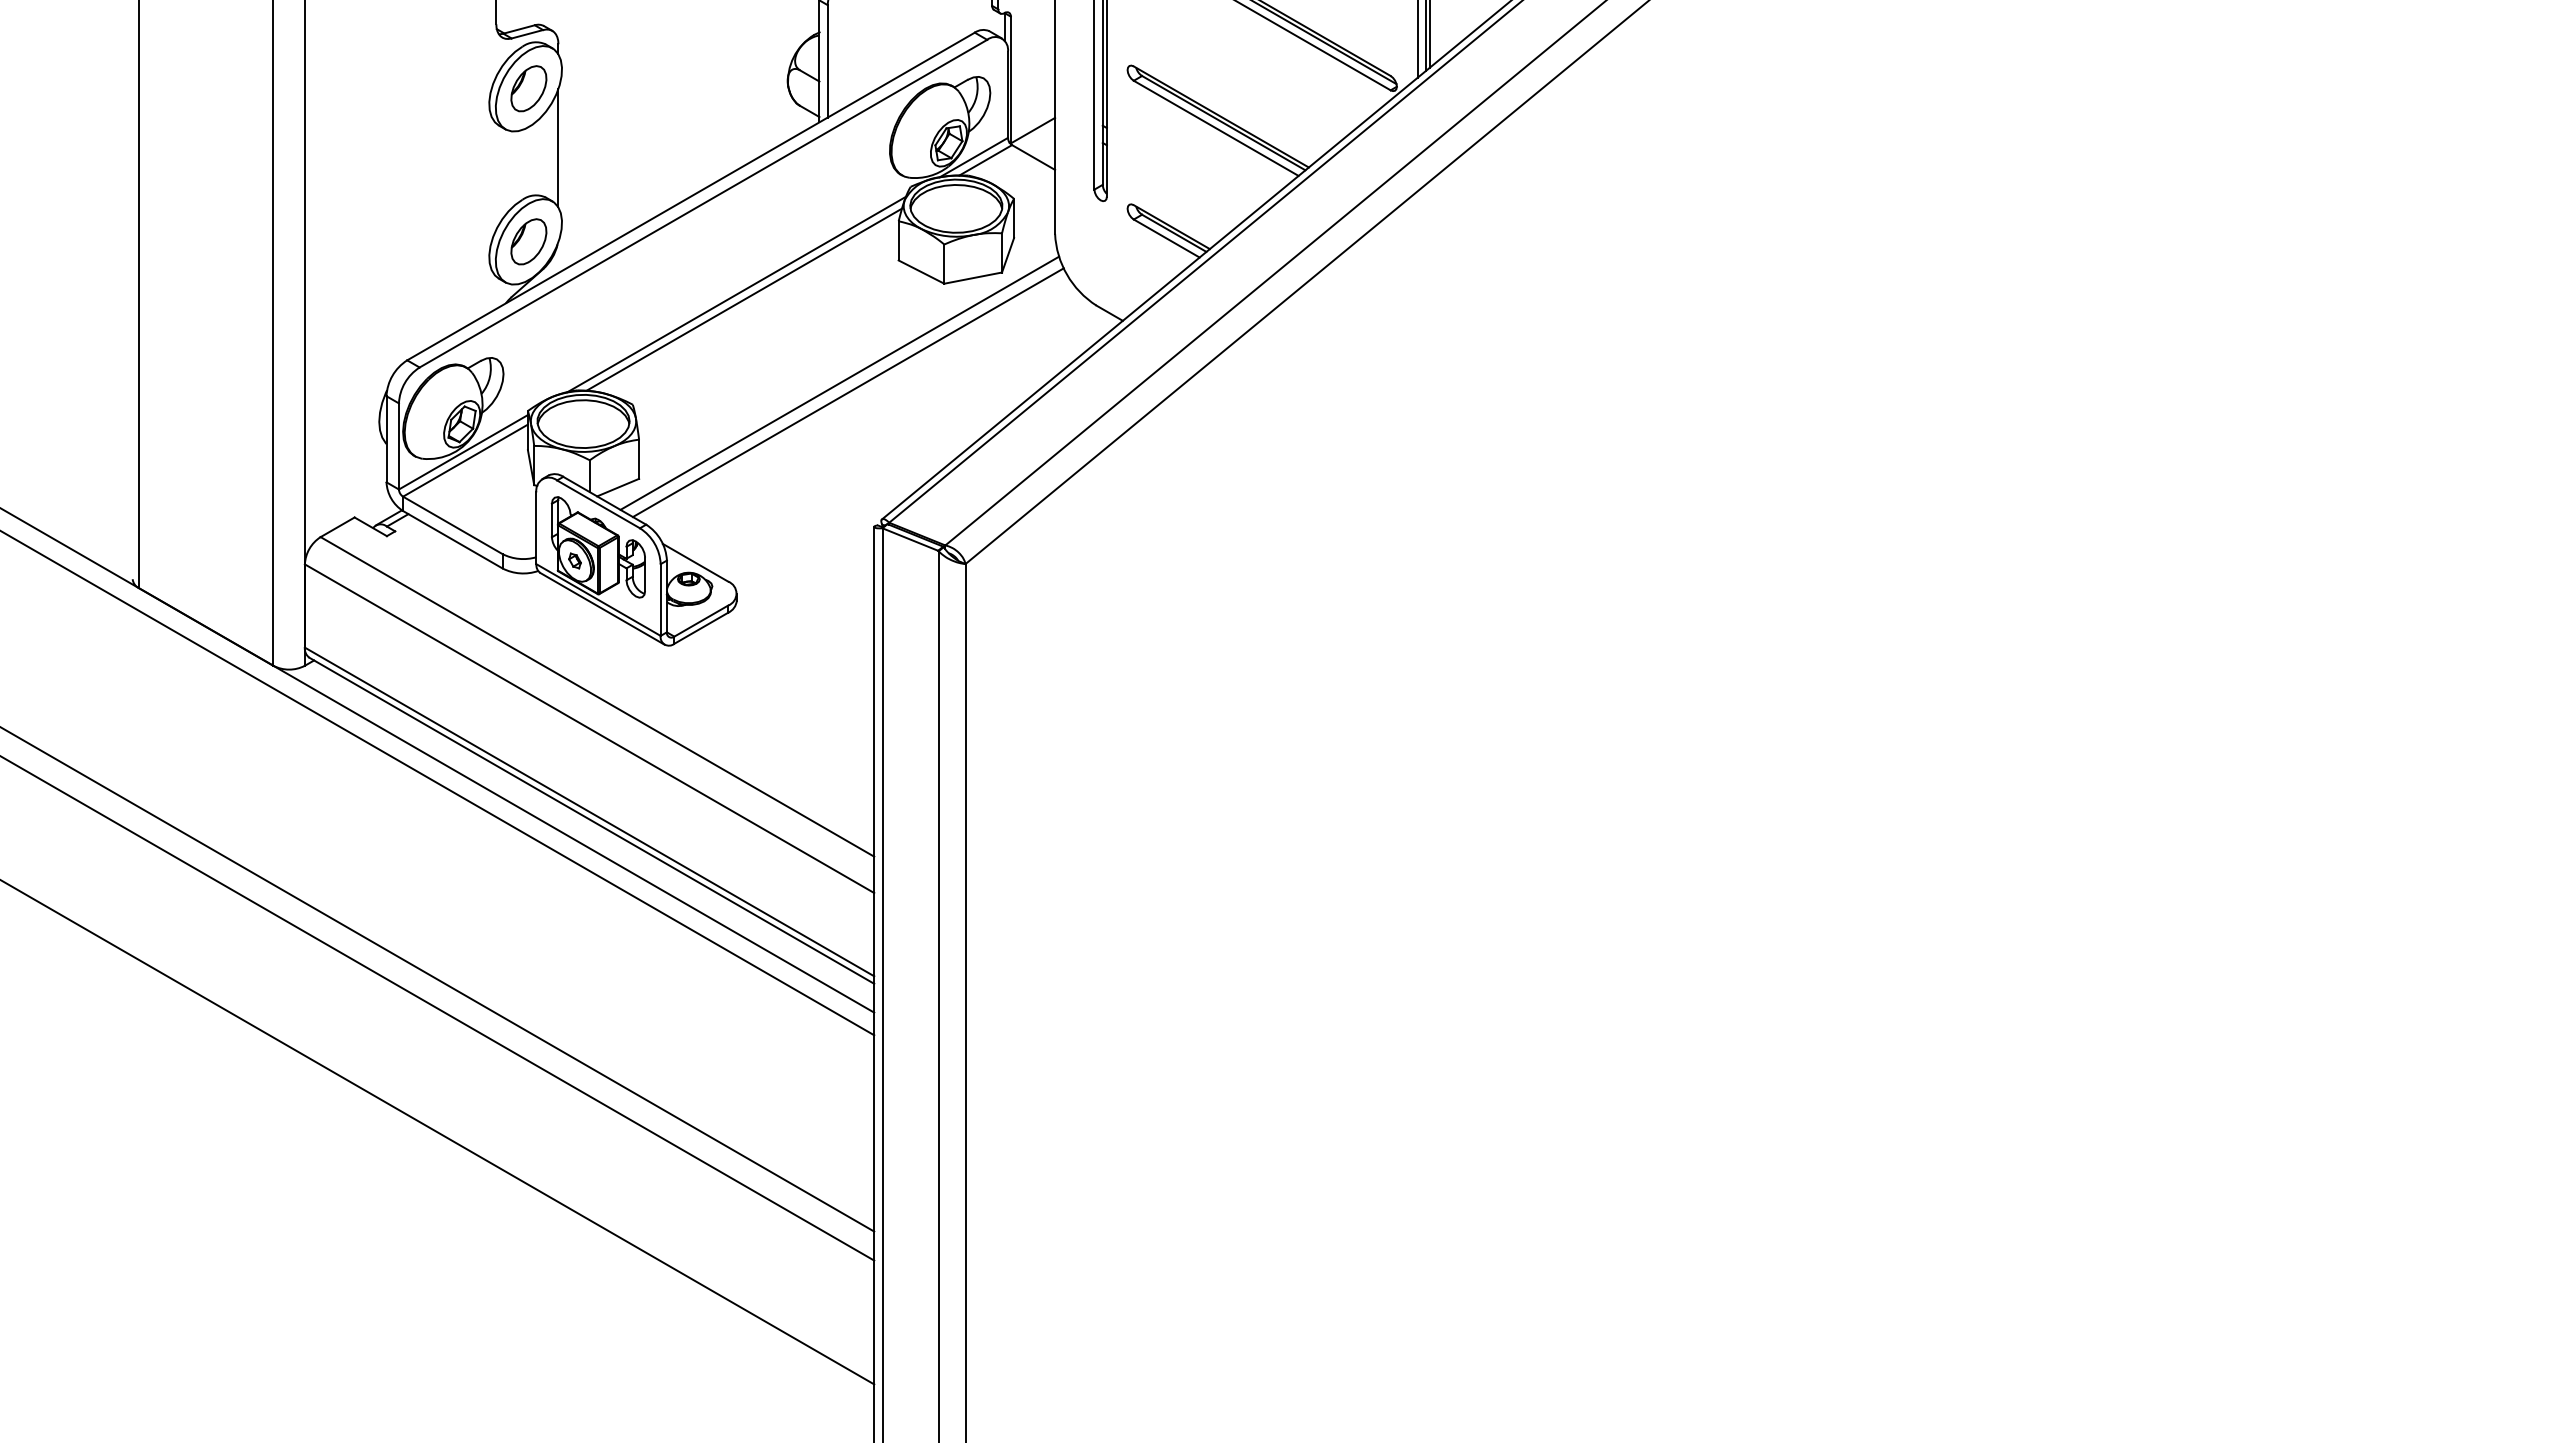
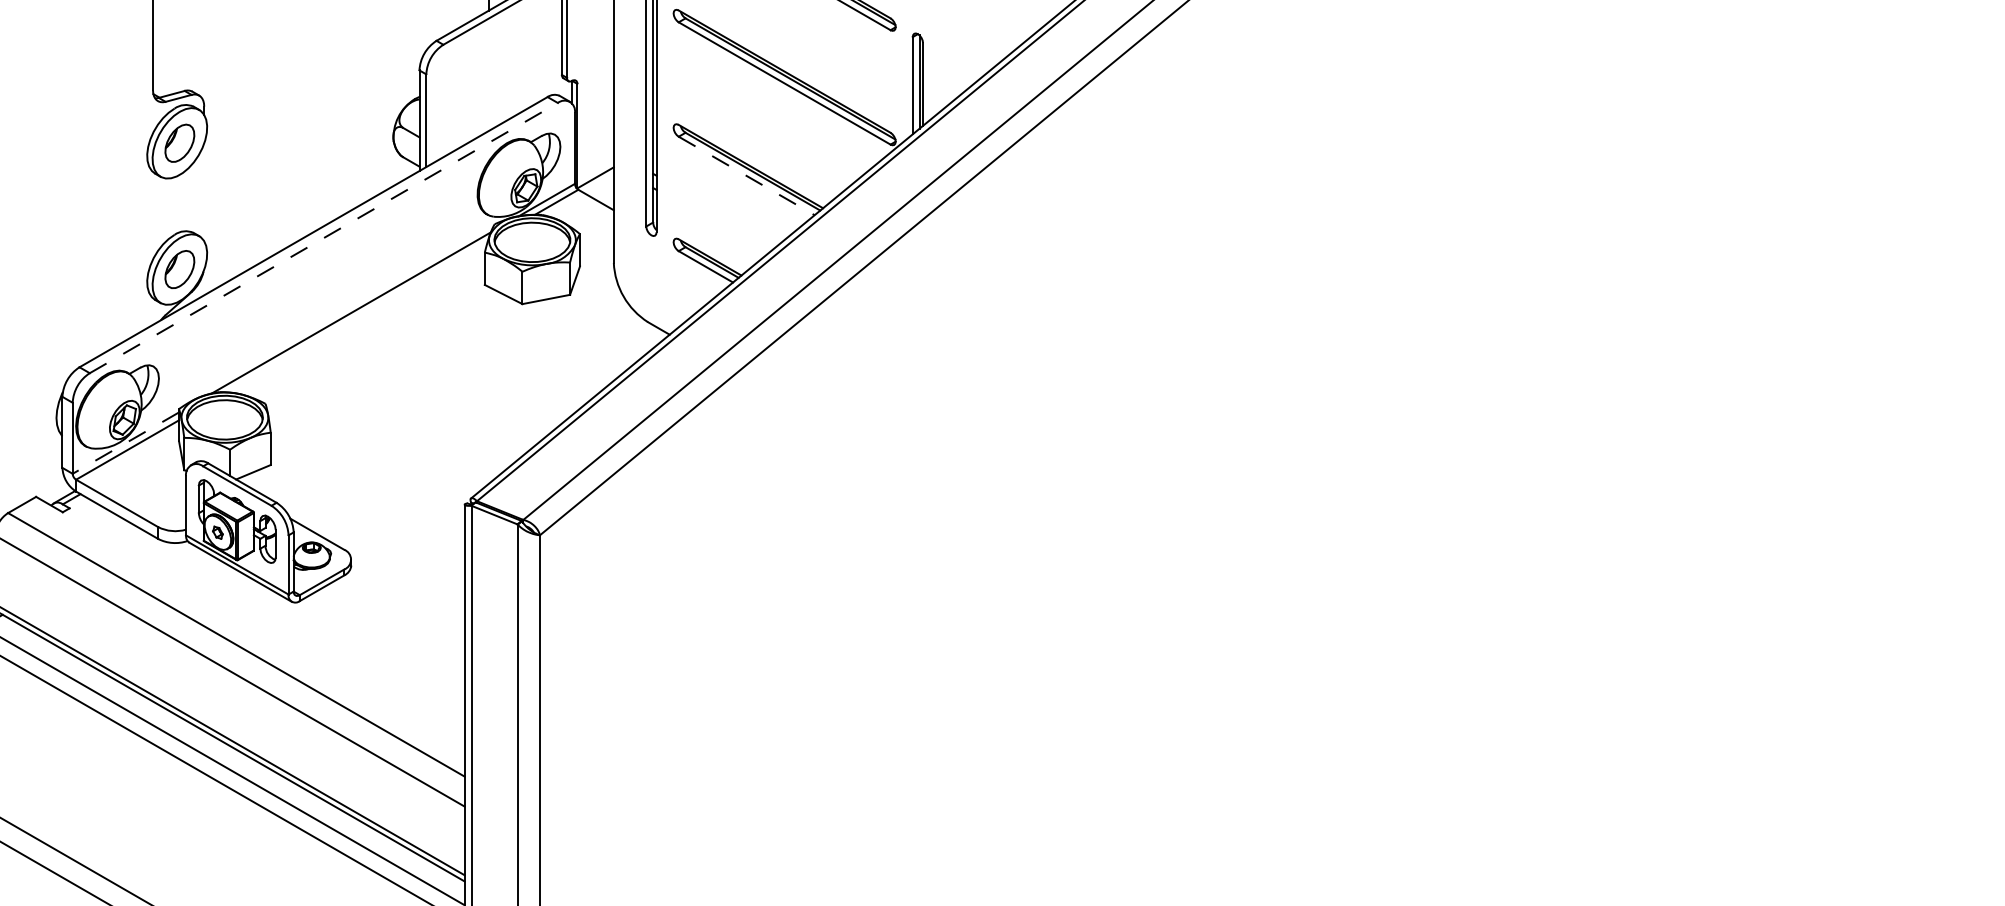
line: (1216, 128) -> (746, 176), solid -> dashed
line: (558, 148) -> (204, 192), removed
line: (703, 203) -> (323, 237), solid -> dashed
line: (744, 299) -> (357, 317), removed
line: (839, 382) -> (436, 385), removed
line: (847, 392) -> (442, 393), removed
line: (463, 452) -> (125, 443), solid -> dashed

